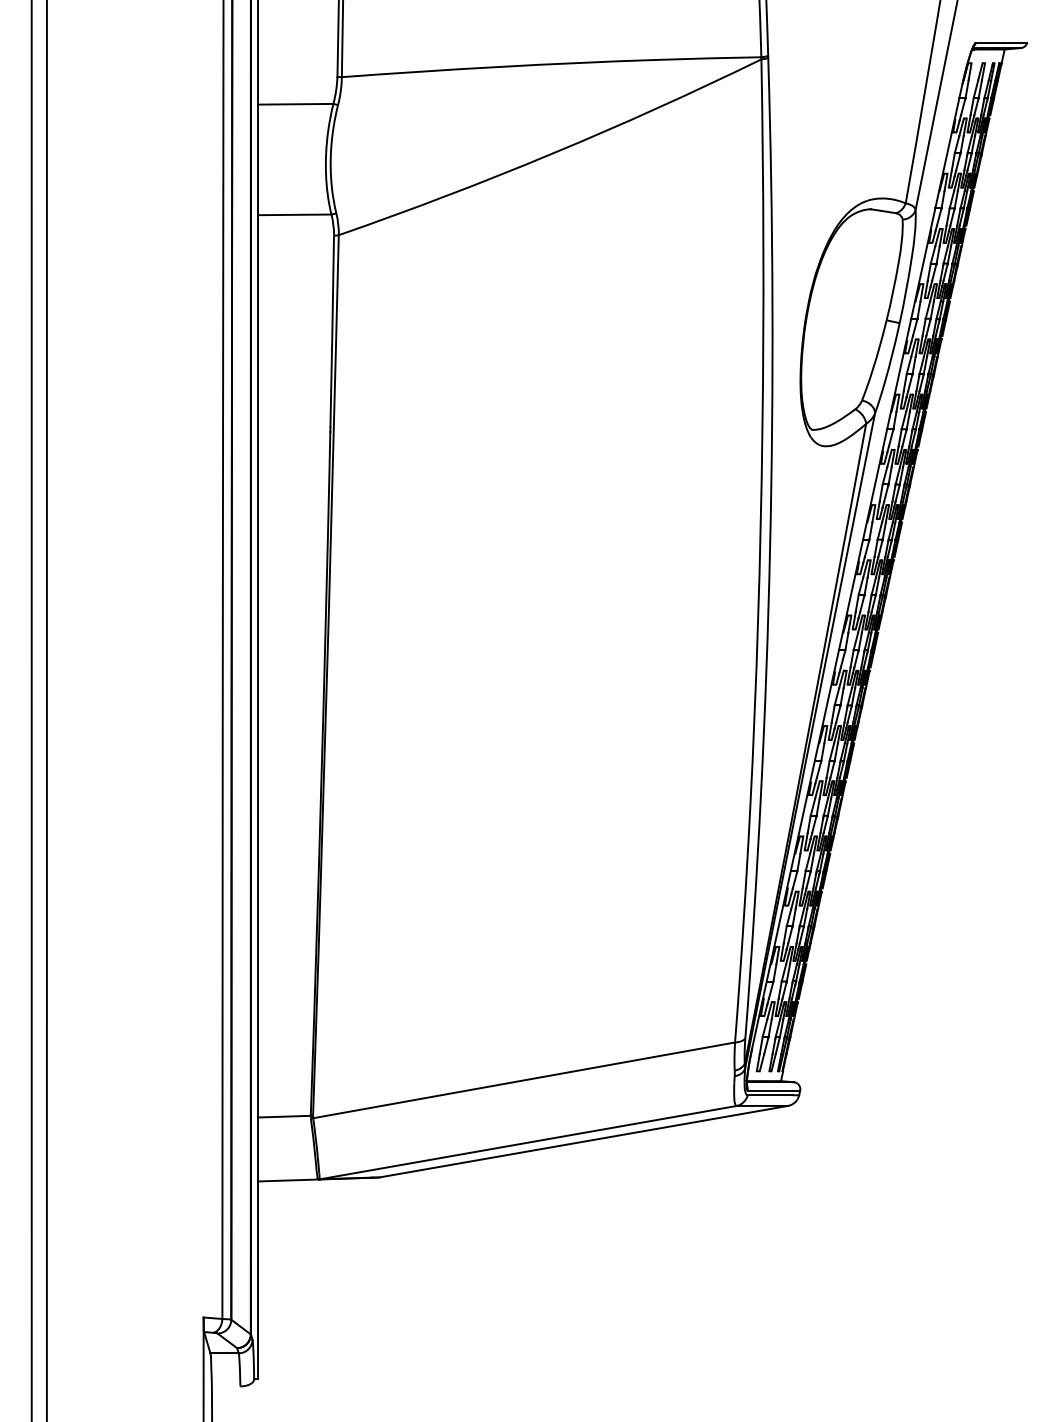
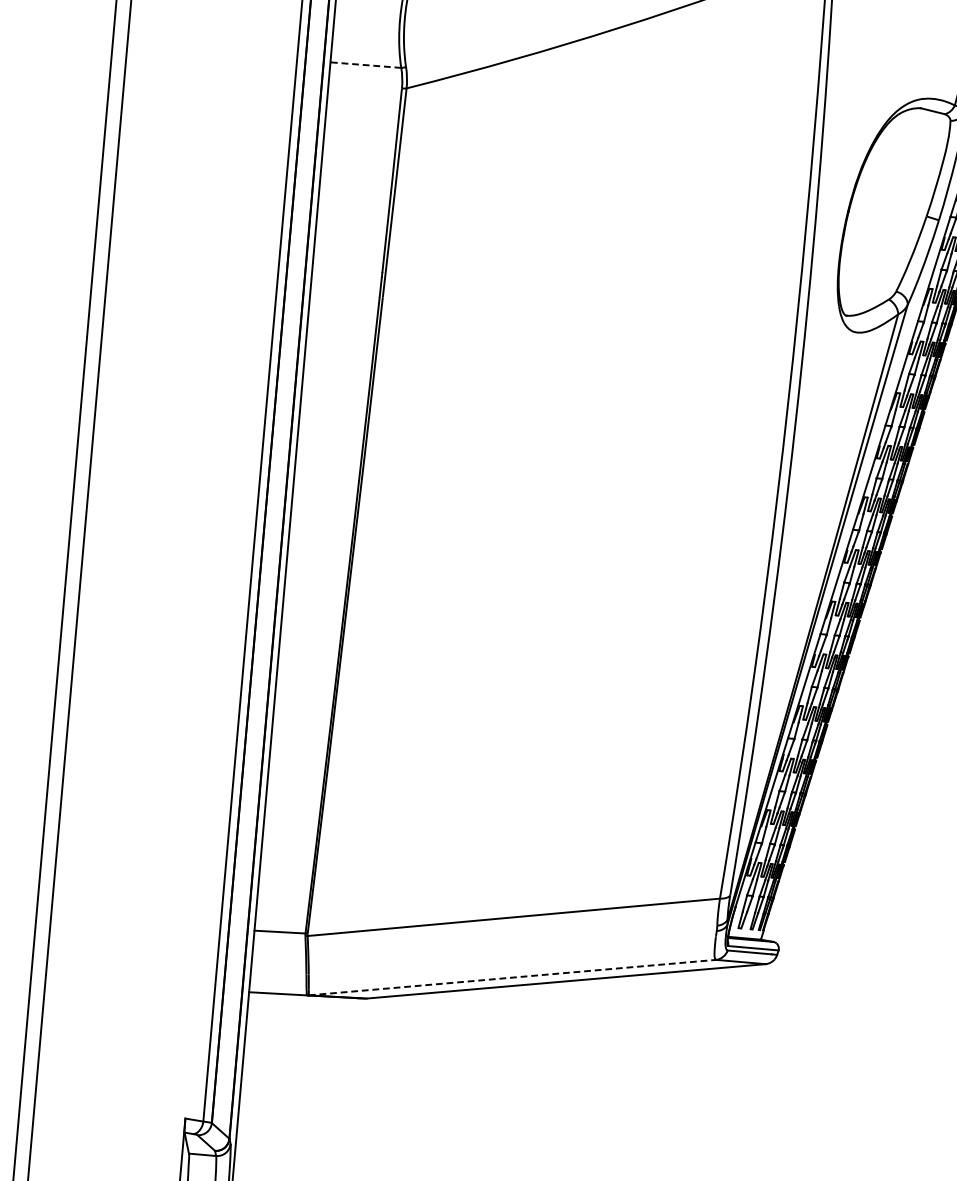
line: (294, 214) -> (365, 64), solid -> dashed
line: (528, 1142) -> (512, 977), solid -> dashed

